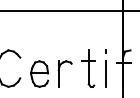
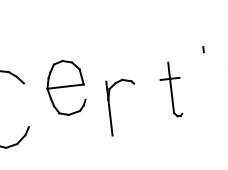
part: (88, 68) -> (170, 89), size x0.7
part: (39, 73) -> (65, 86), moved
line: (105, 73) -> (208, 95), removed

